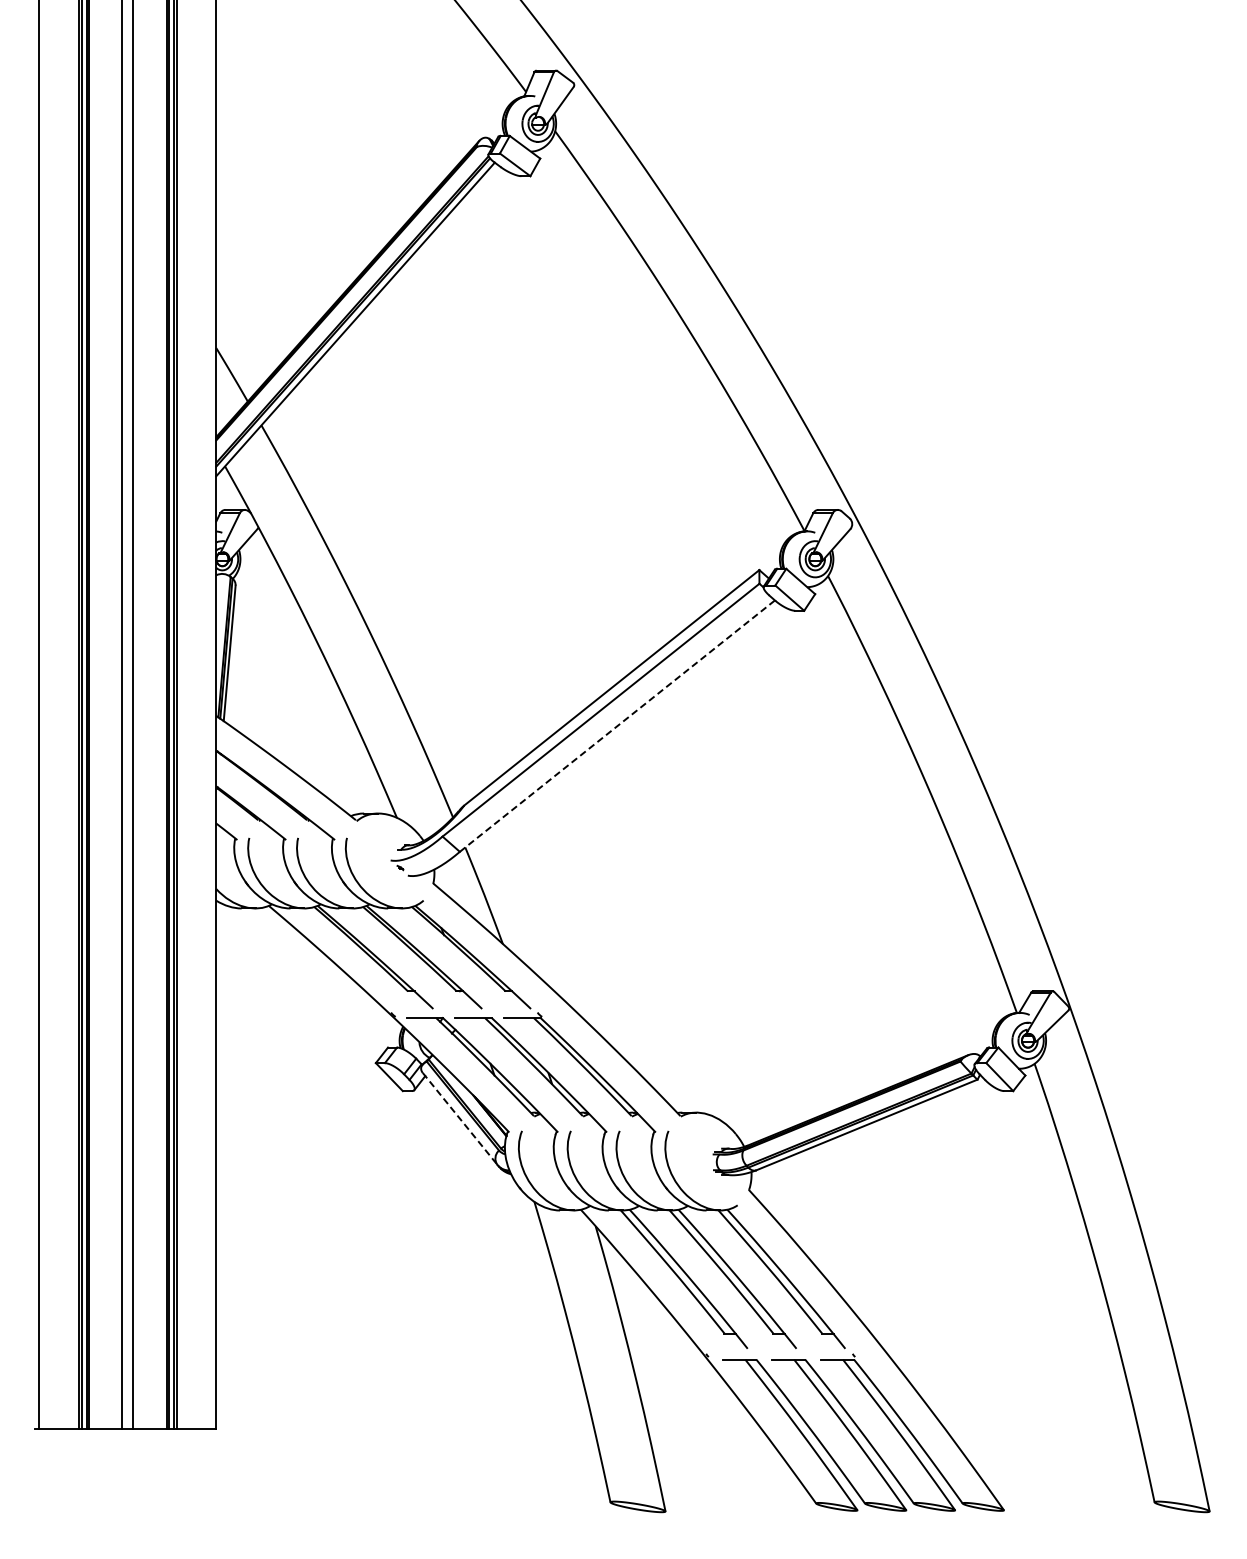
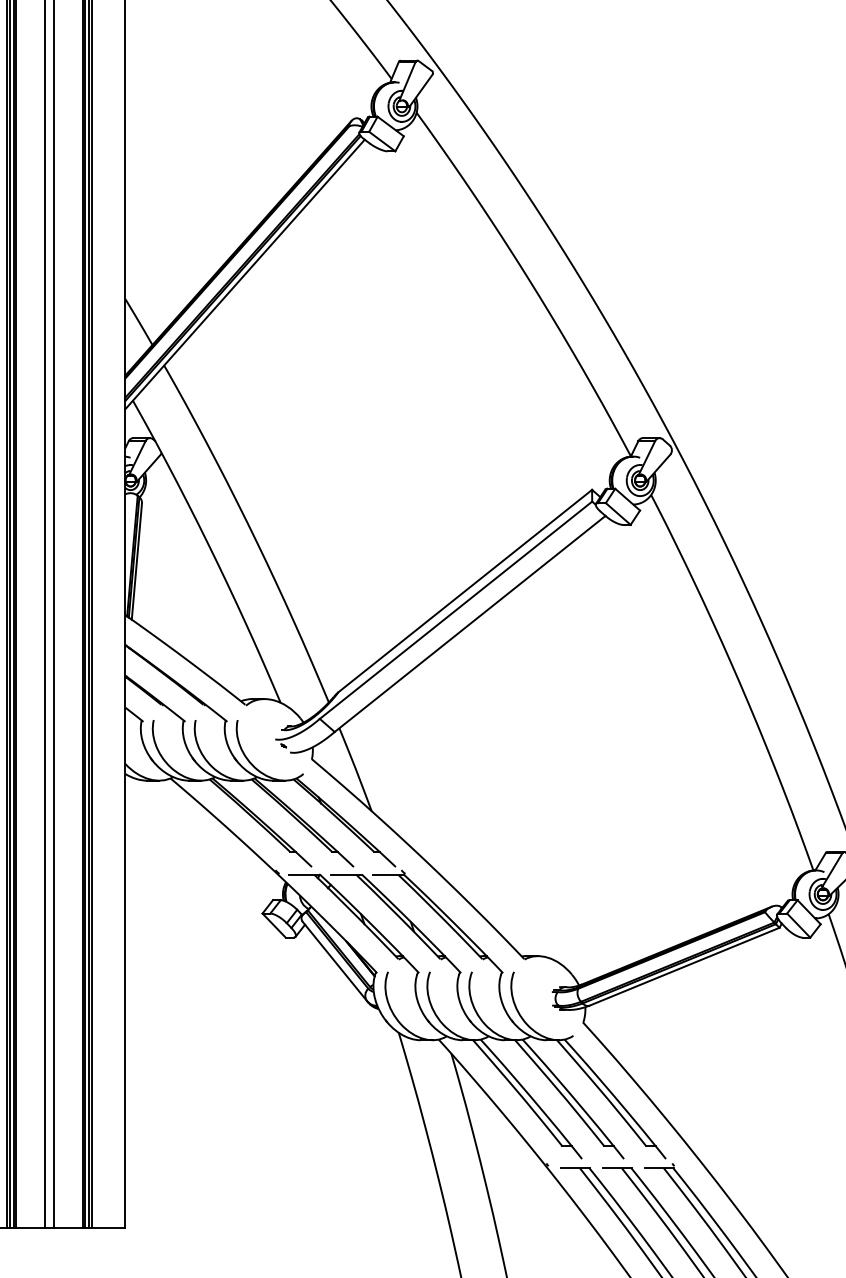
line: (617, 726) -> (470, 624), dashed -> solid
line: (460, 1119) -> (335, 962), dashed -> solid

